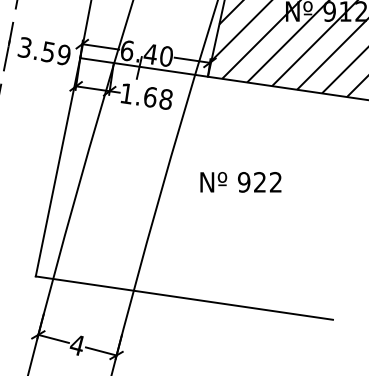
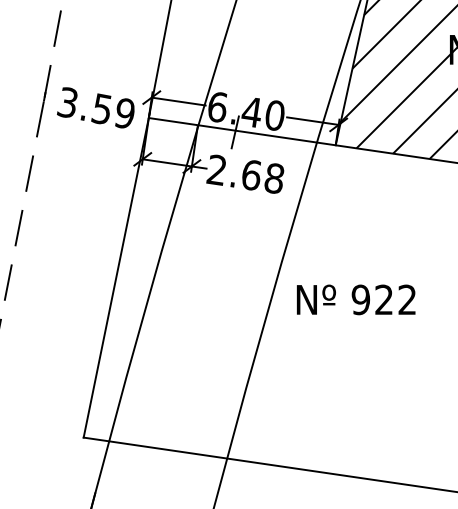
text: (125, 93) -> (215, 169), 1.68 -> 2.68
text: (240, 182) -> (355, 300), moved

